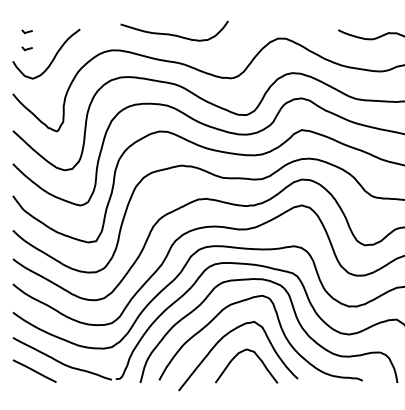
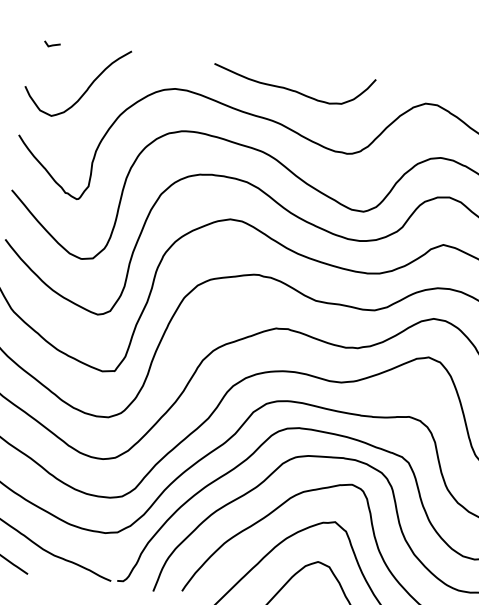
curve: (174, 34) -> (293, 89), moved
line: (26, 48) -> (47, 69), removed

